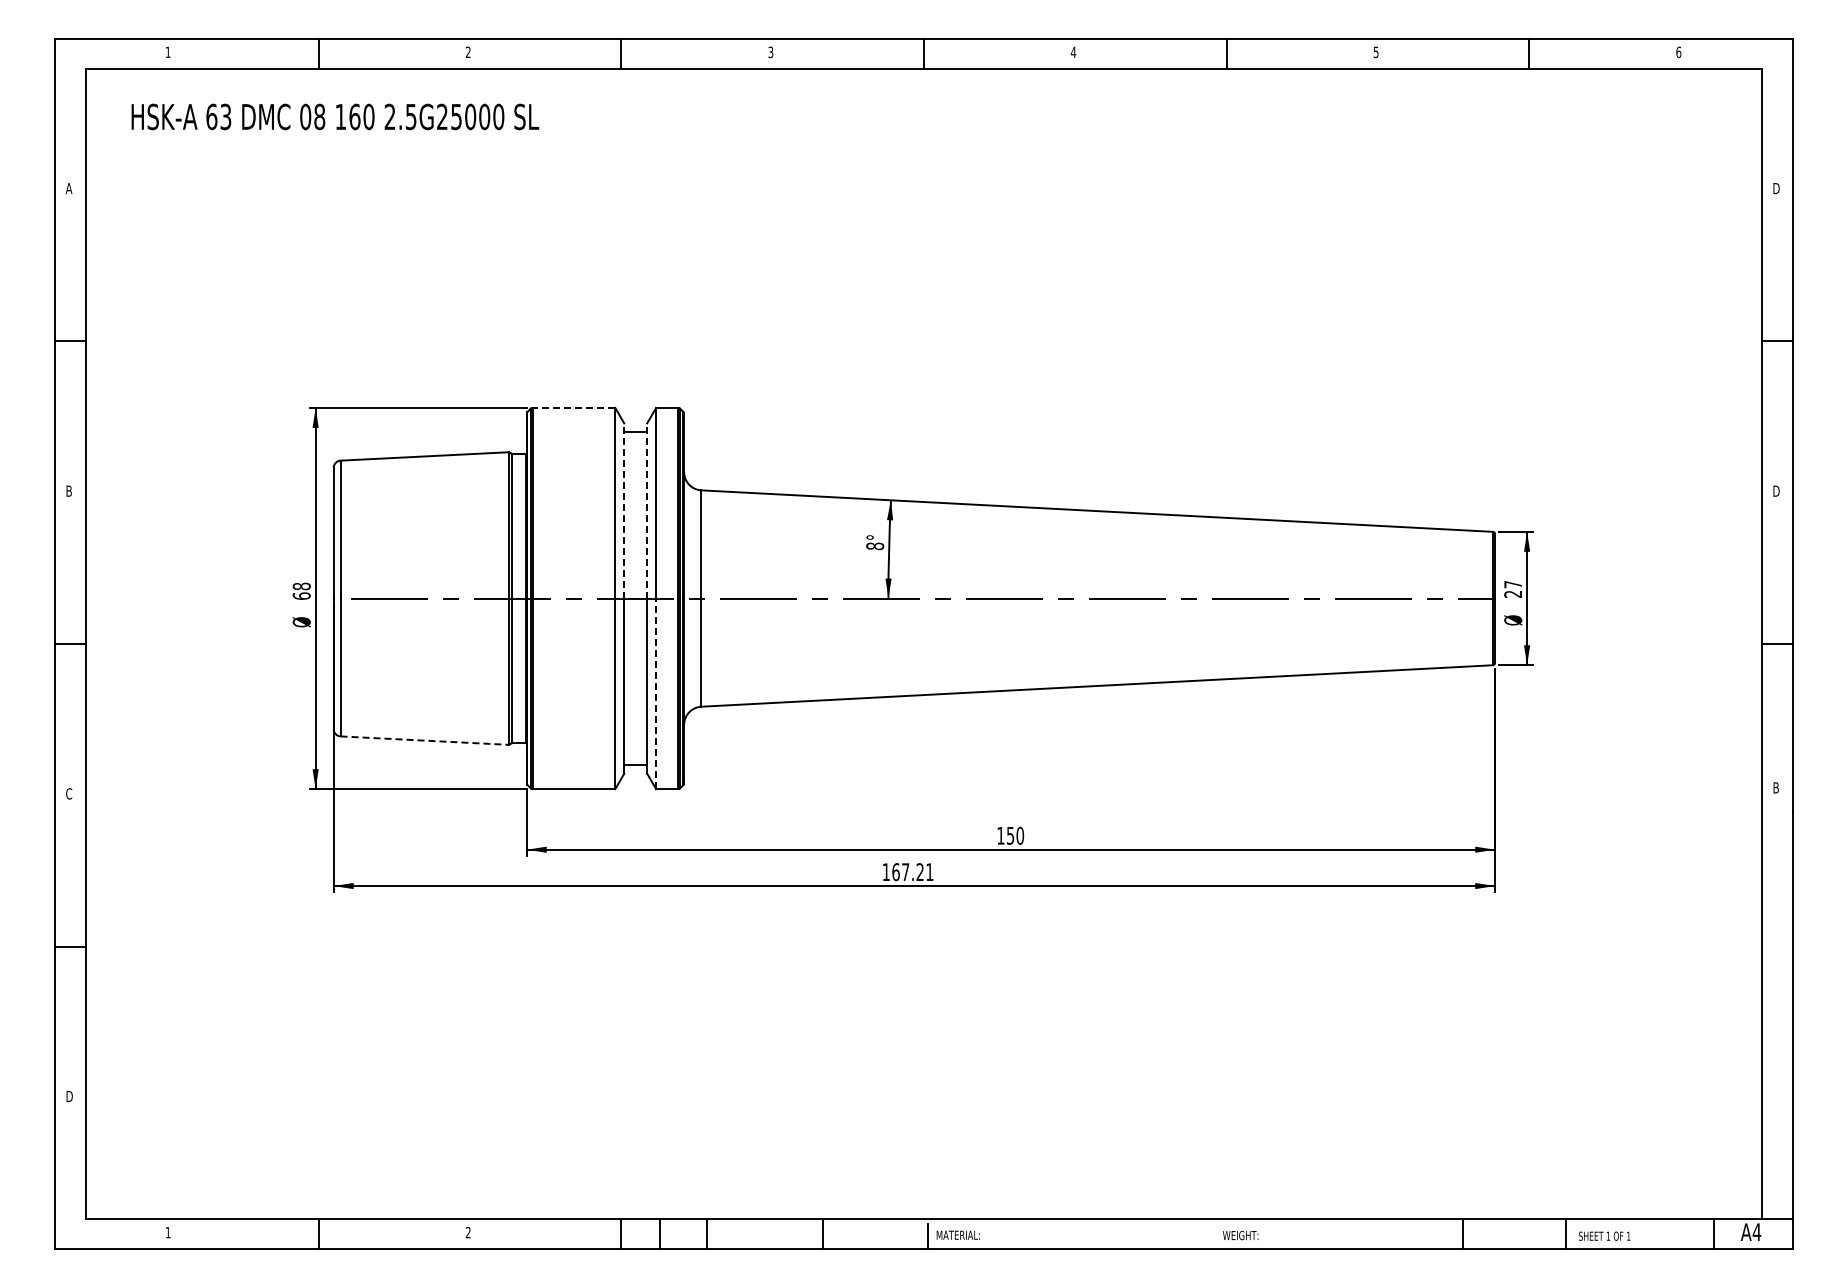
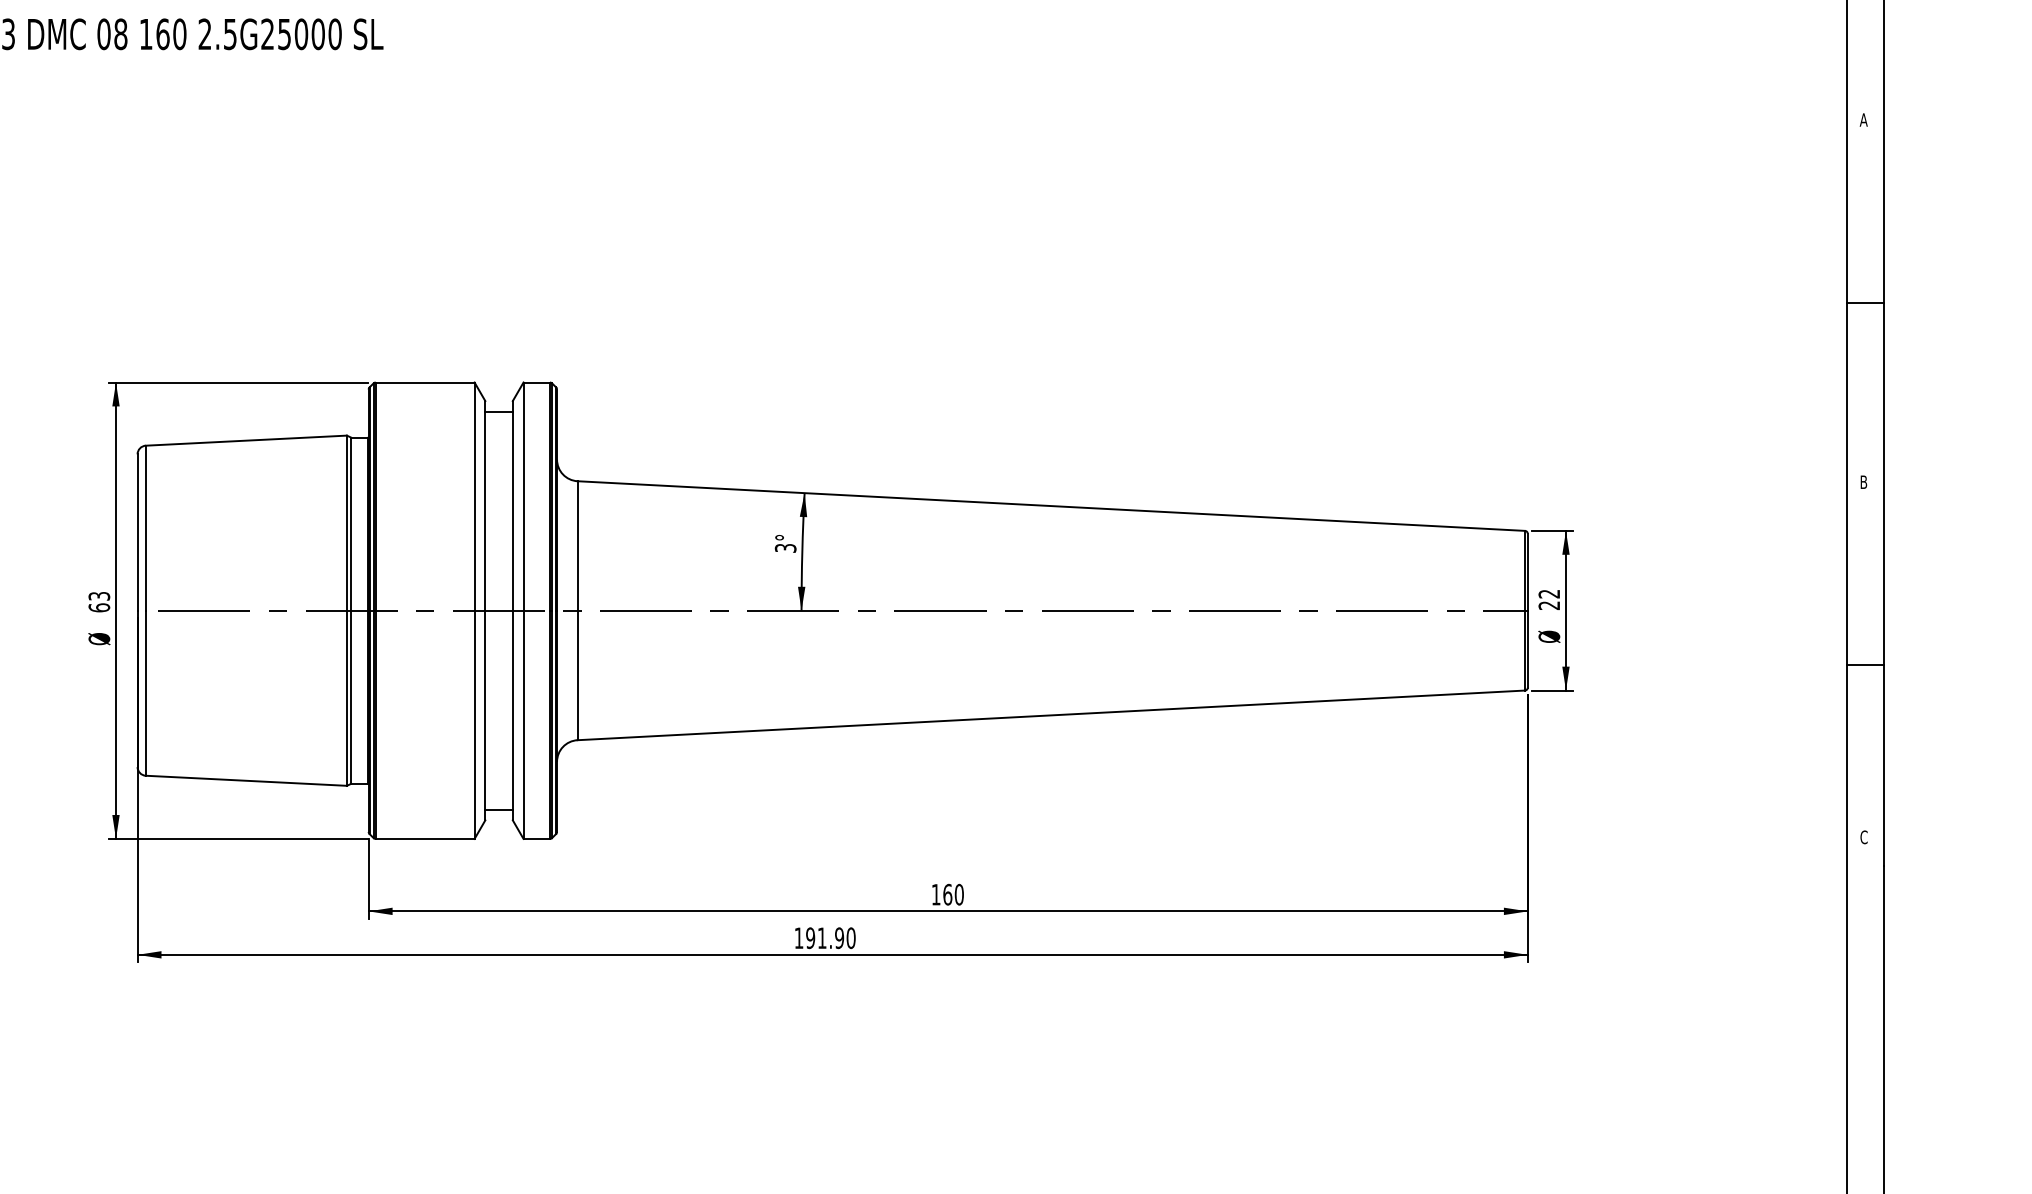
text: (1775, 188) -> (1863, 119), D -> A
line: (573, 407) -> (424, 382), dashed -> solid
text: (1776, 490) -> (1864, 481), D -> B
line: (624, 510) -> (485, 505), dashed -> solid
line: (647, 510) -> (513, 505), dashed -> solid
text: (875, 546) -> (786, 548), 8° -> 3°
text: (1512, 584) -> (1548, 593), 27 -> 22
text: (301, 586) -> (99, 596), 68 -> 63
line: (656, 693) -> (523, 724), dashed -> solid
line: (425, 740) -> (247, 780), dashed -> solid
text: (1776, 787) -> (1864, 836), B -> C
text: (1010, 835) -> (947, 894), 150 -> 160
text: (912, 872) -> (830, 938), 167.21 -> 191.90

